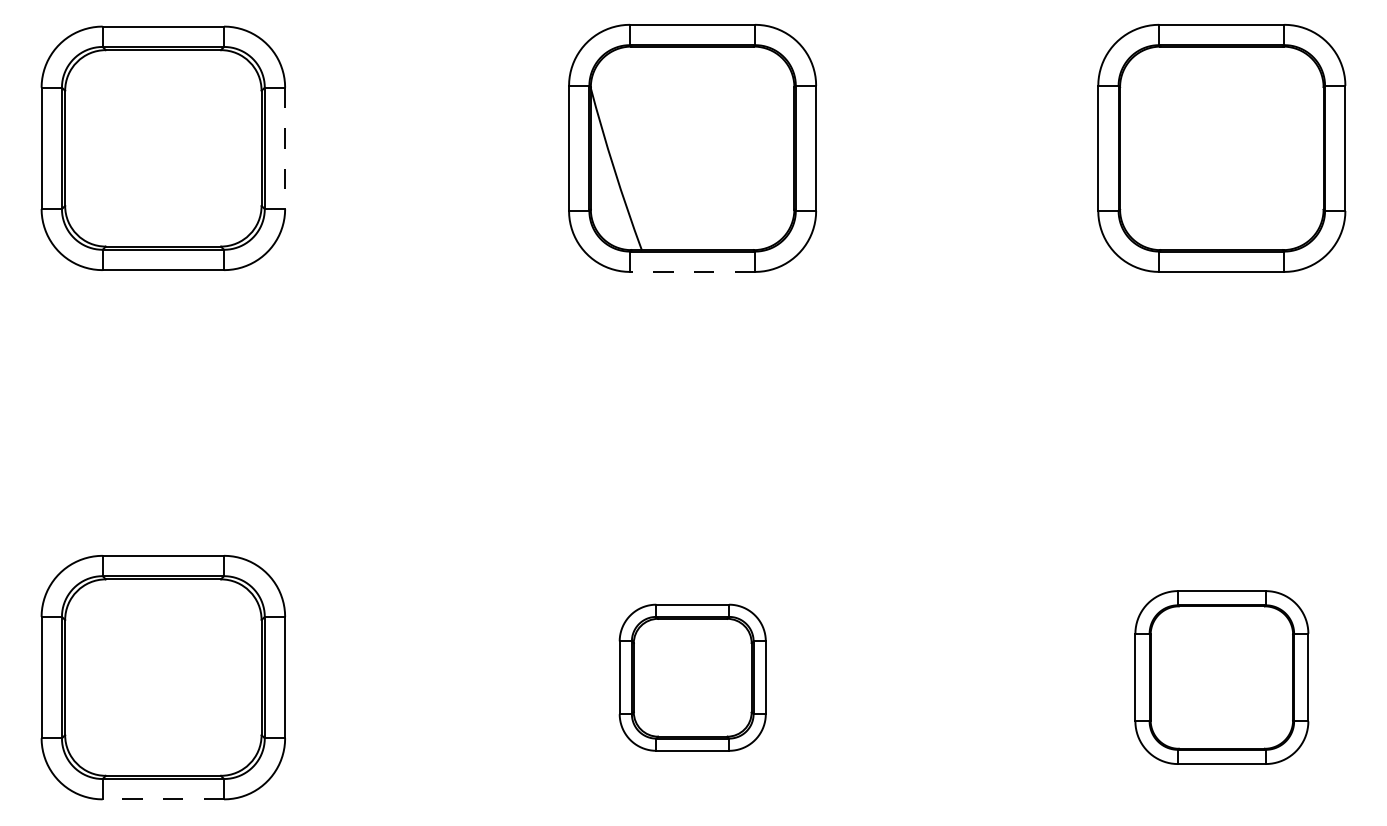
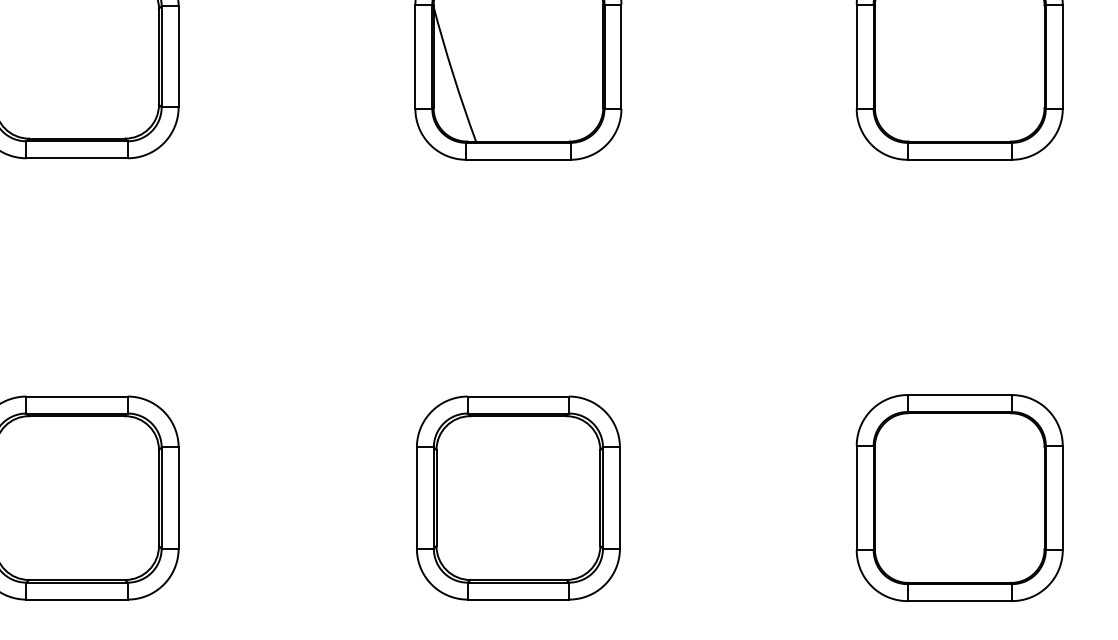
line: (285, 148) -> (178, 56), dashed -> solid
line: (692, 271) -> (518, 159), dashed -> solid
part: (692, 677) -> (518, 498), size x1.67
part: (1221, 677) -> (959, 498), size x1.43
line: (163, 799) -> (77, 599), dashed -> solid

